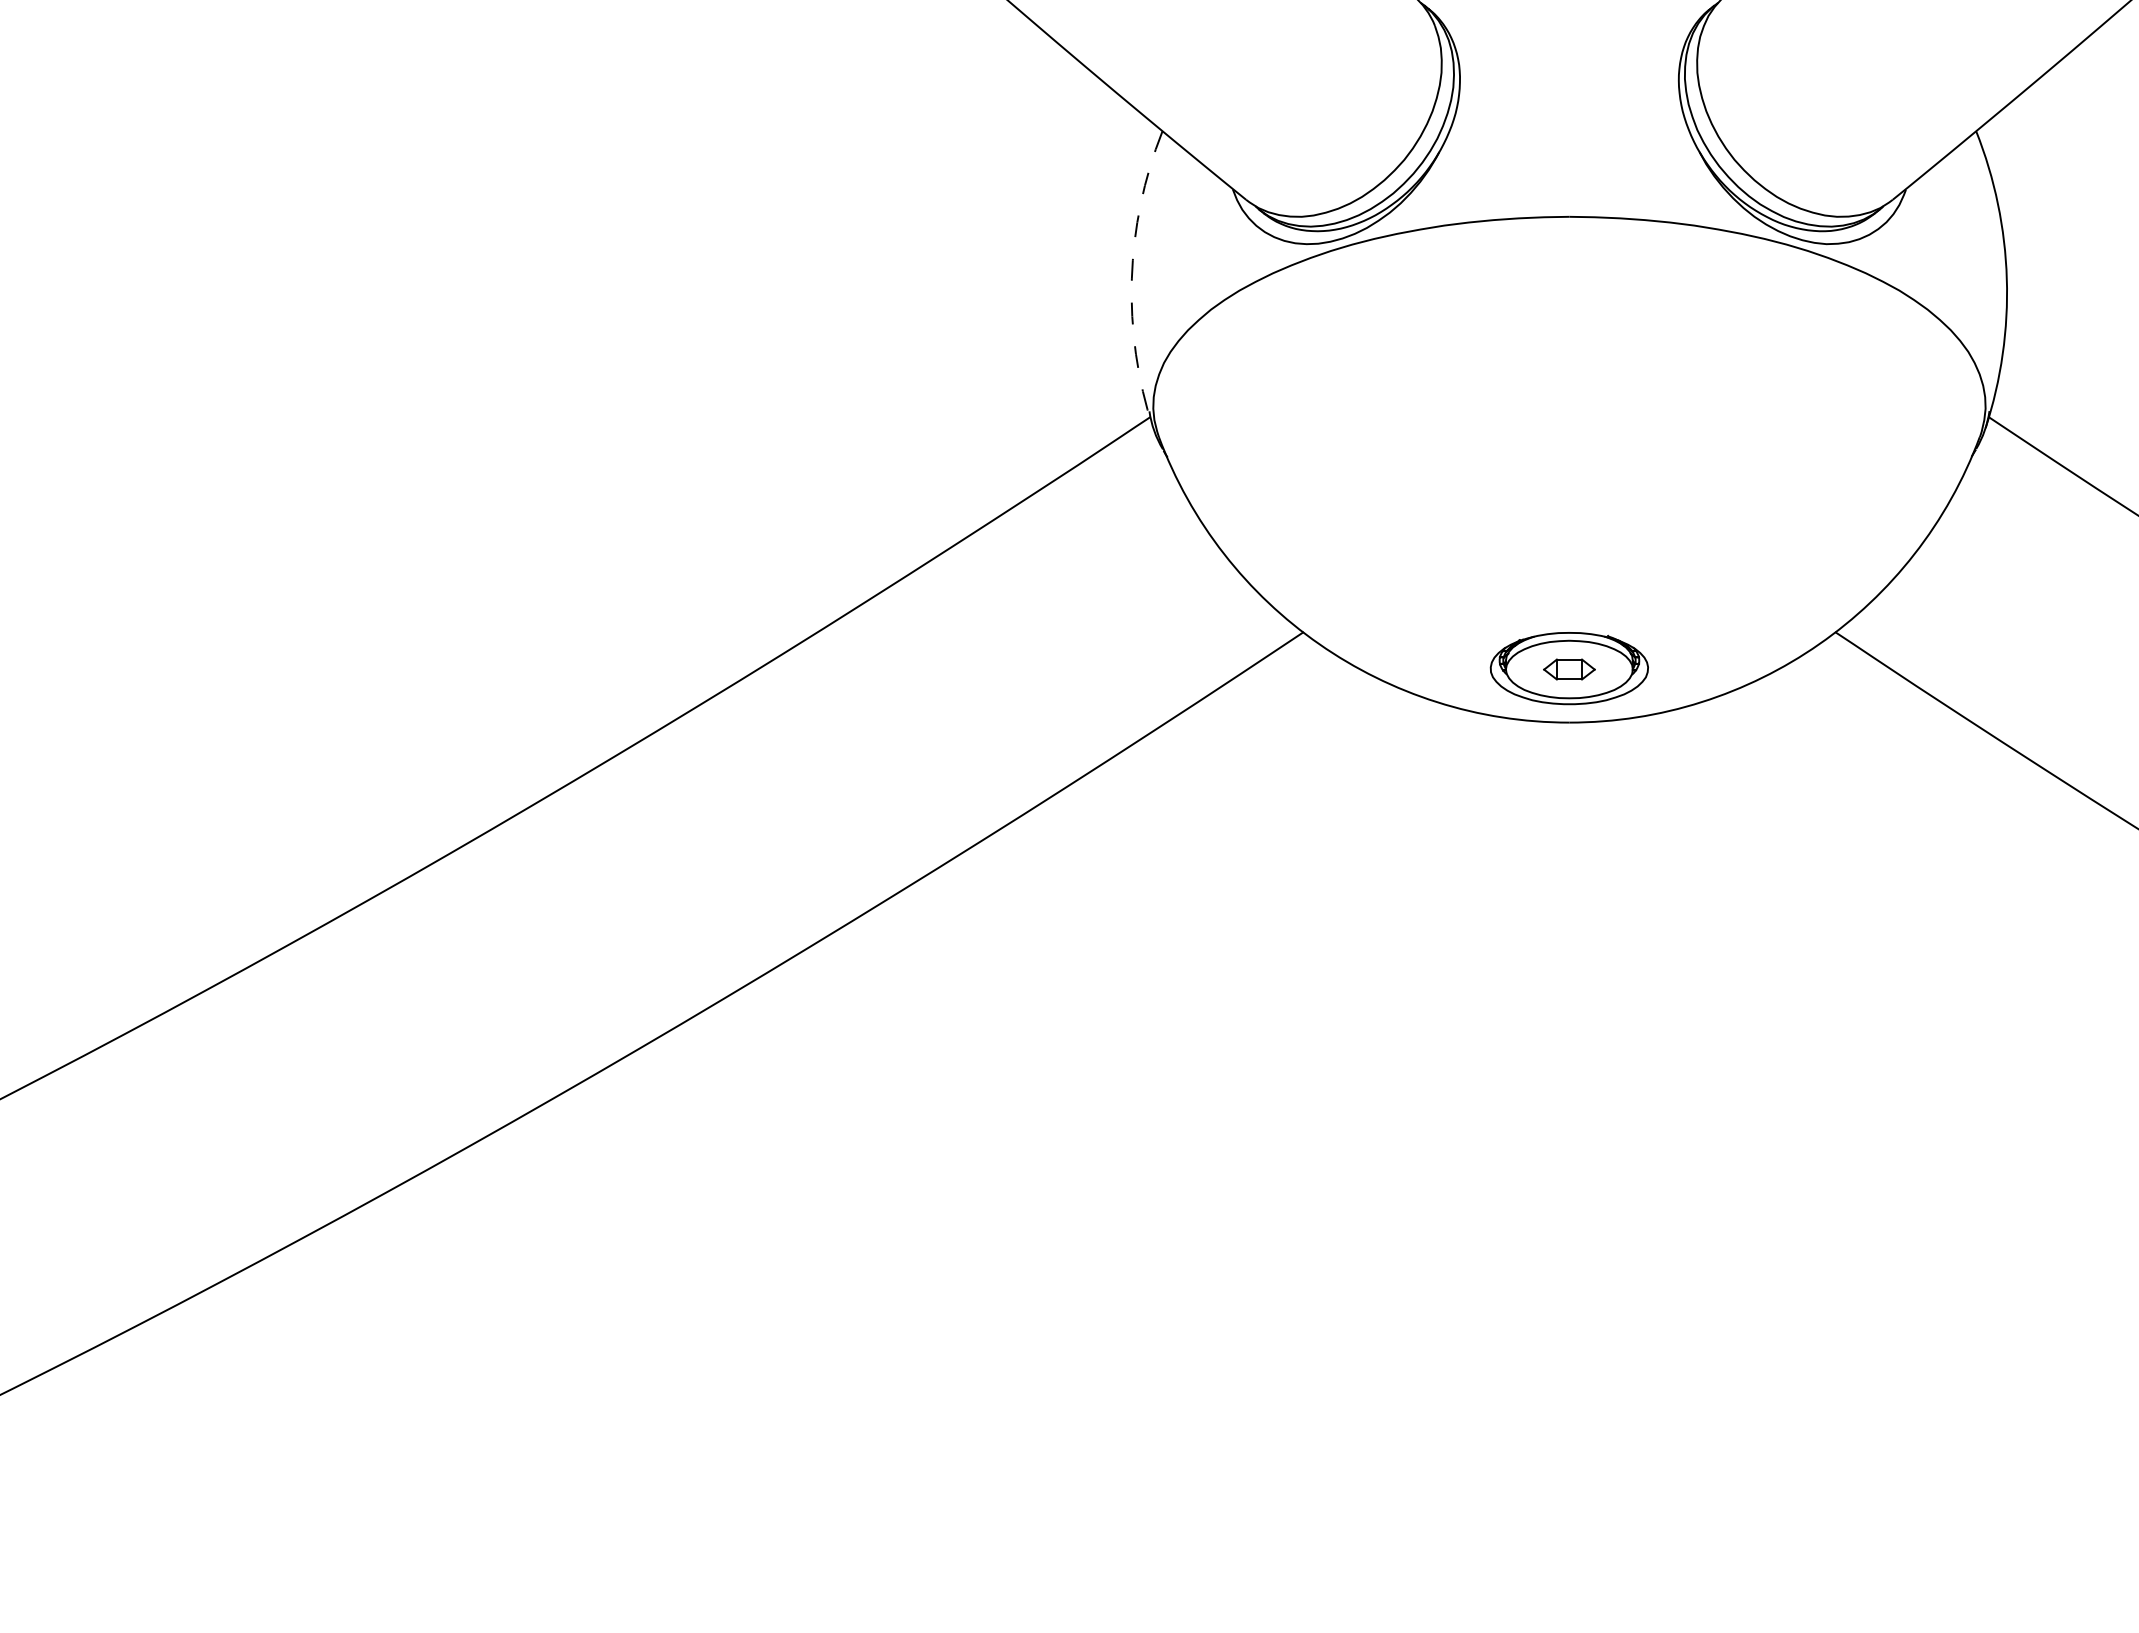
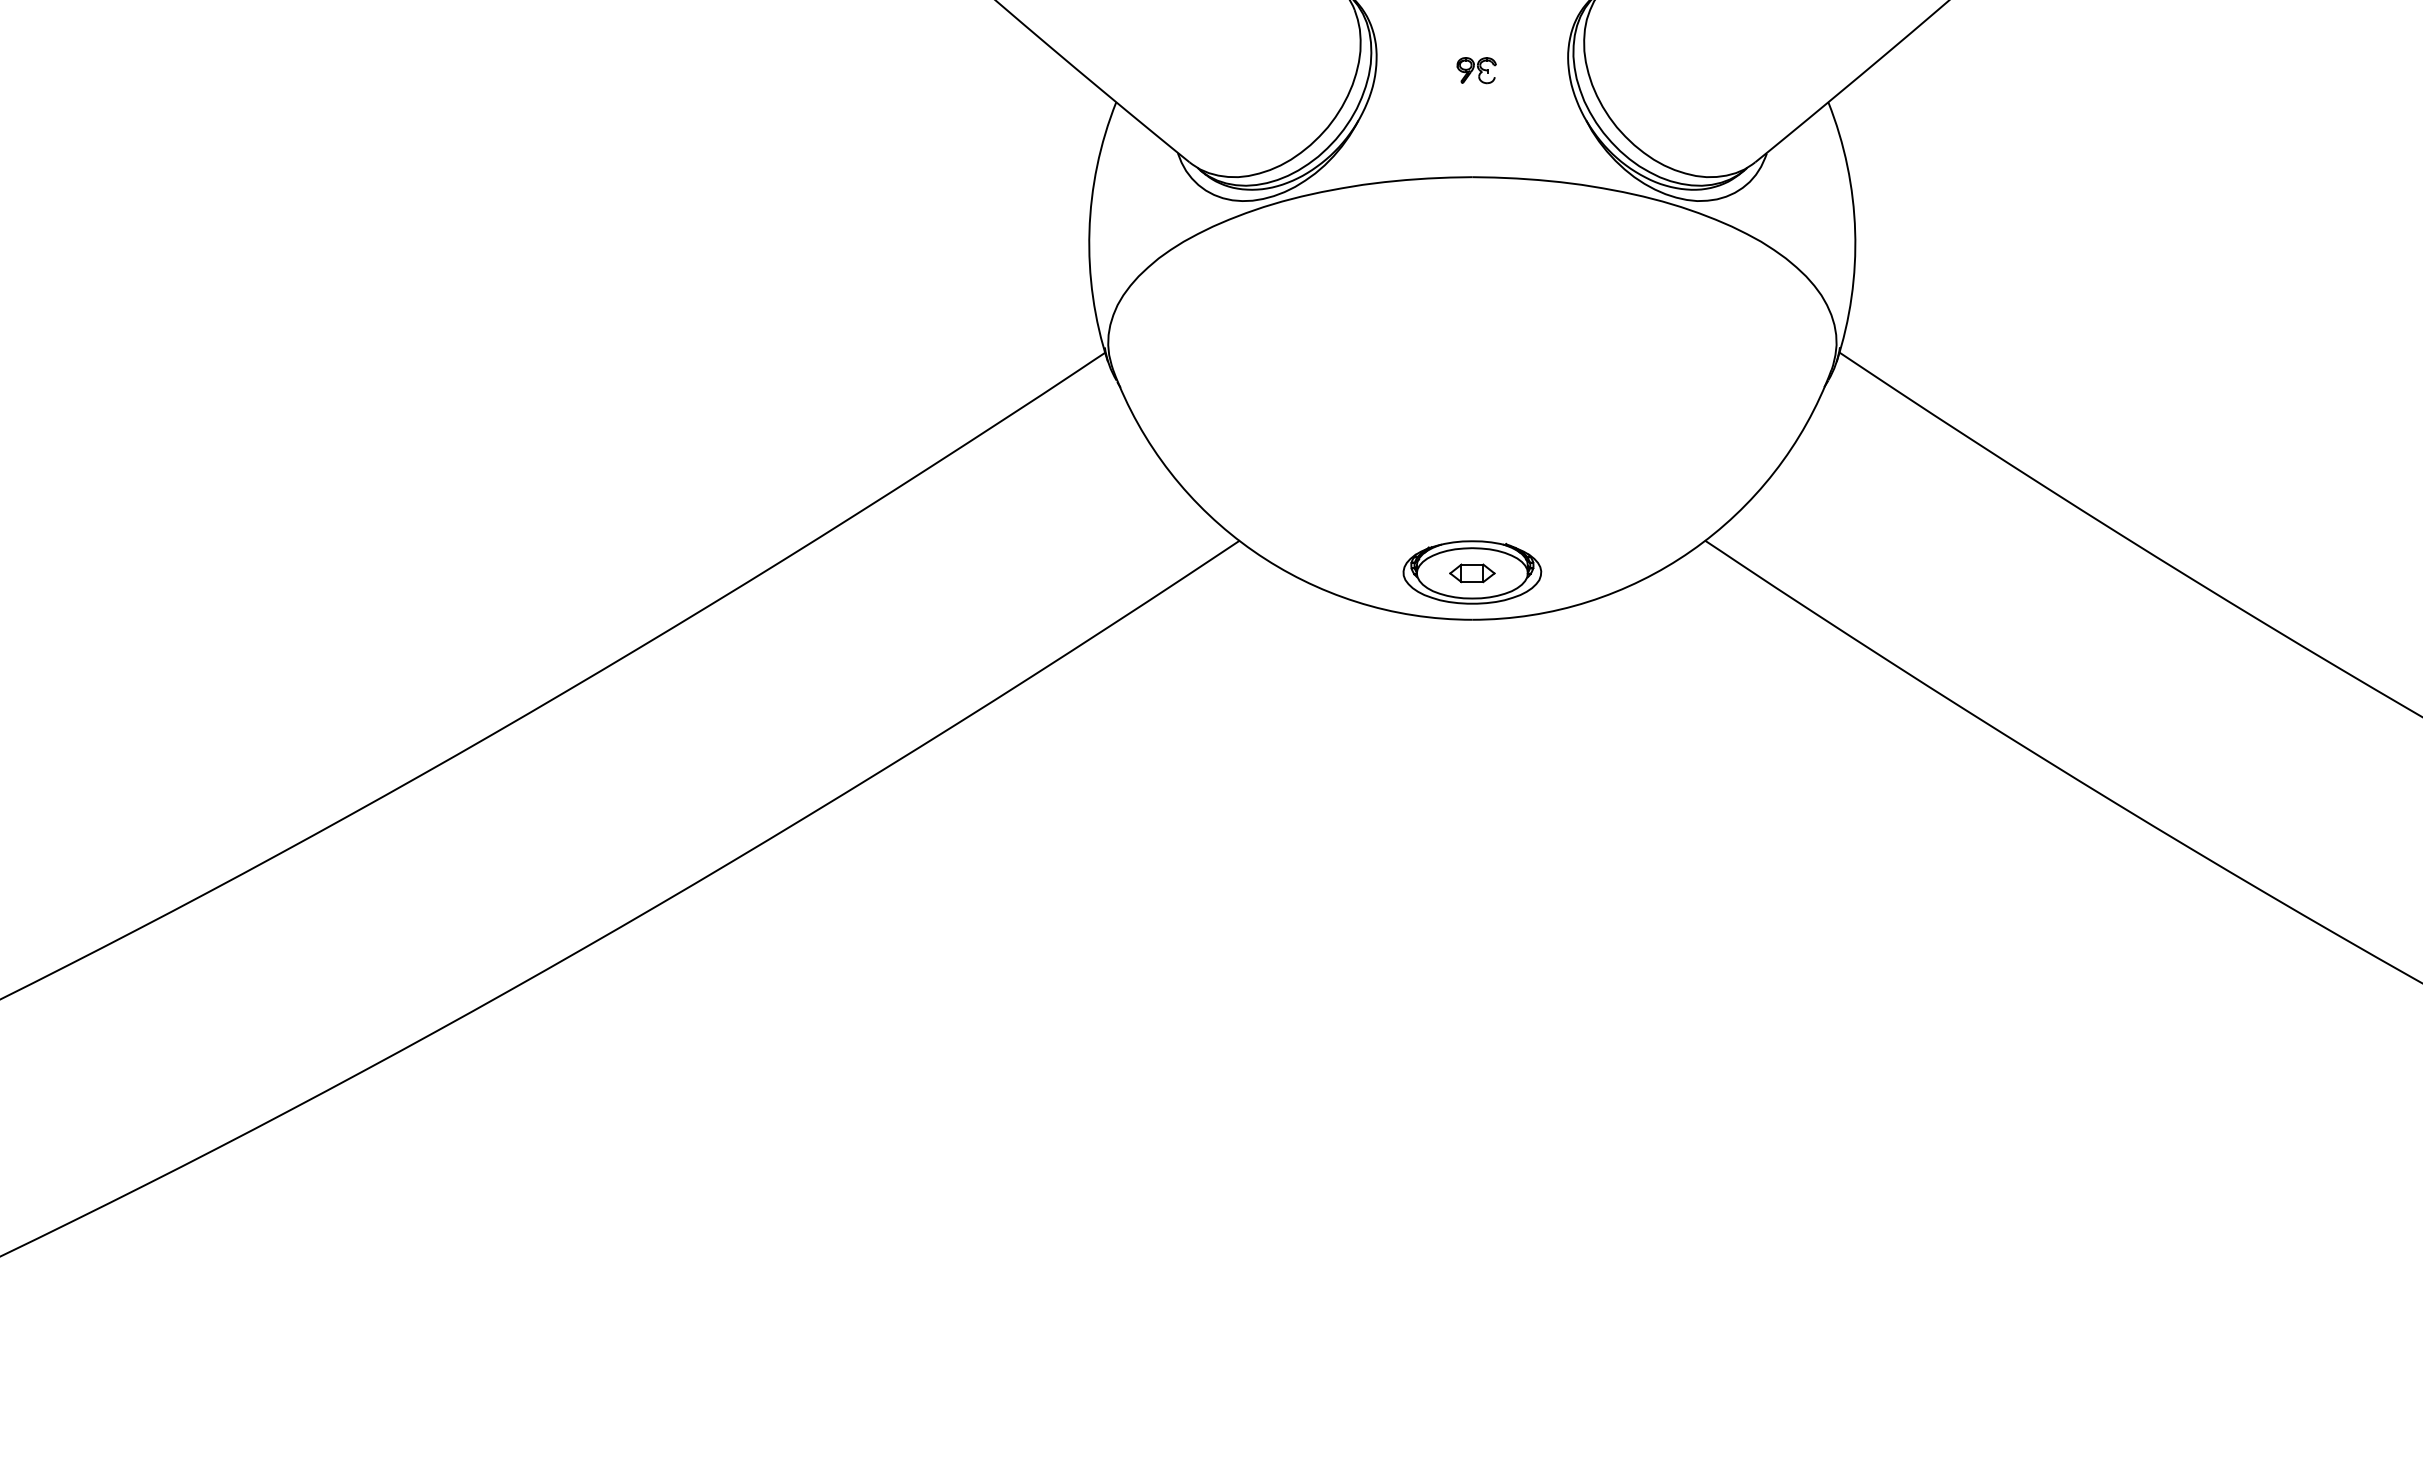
part: (1574, 94) -> (1476, 70), added
arc: (1131, 278) -> (1089, 231), dashed -> solid

